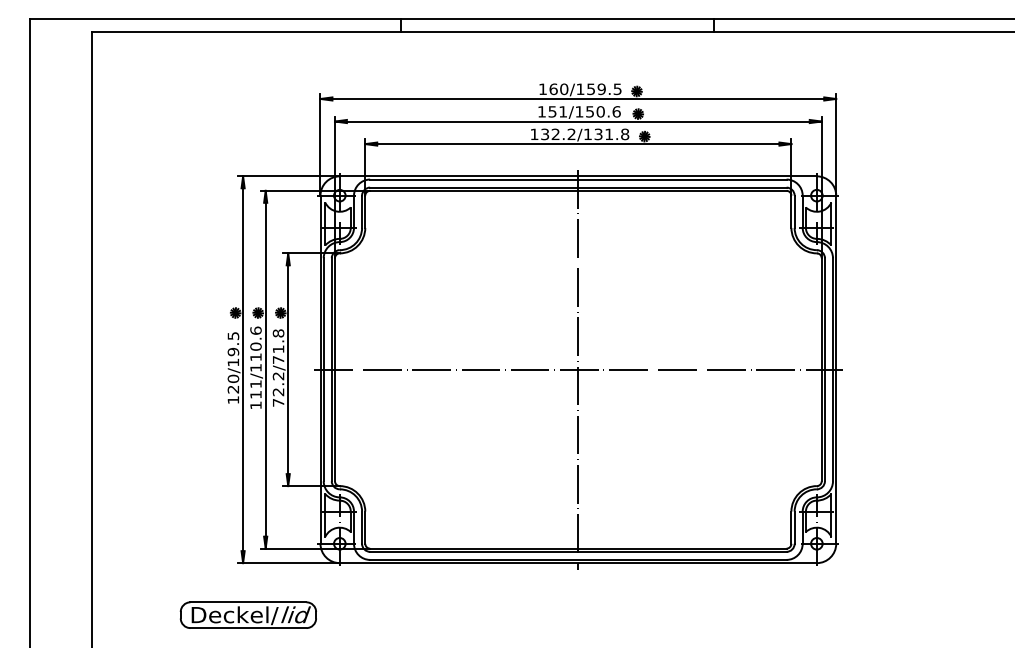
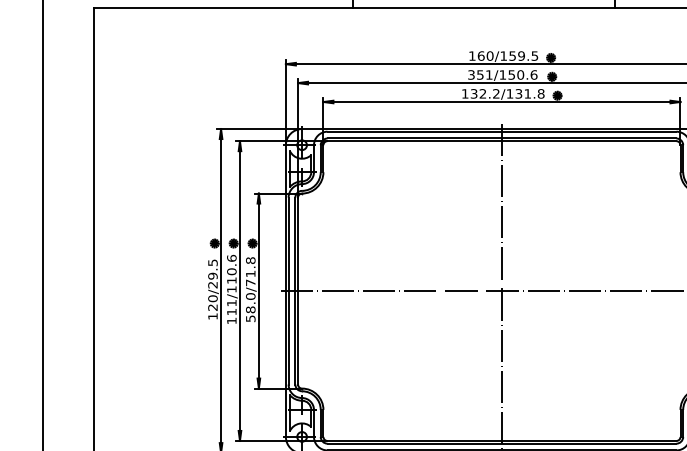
text: (541, 111) -> (471, 74), 151/150.6 -> 351/150.6
text: (232, 362) -> (212, 285), 120/19.5 -> 120/29.5
text: (278, 389) -> (250, 307), 72.2/71.8 -> 58.0/71.8

